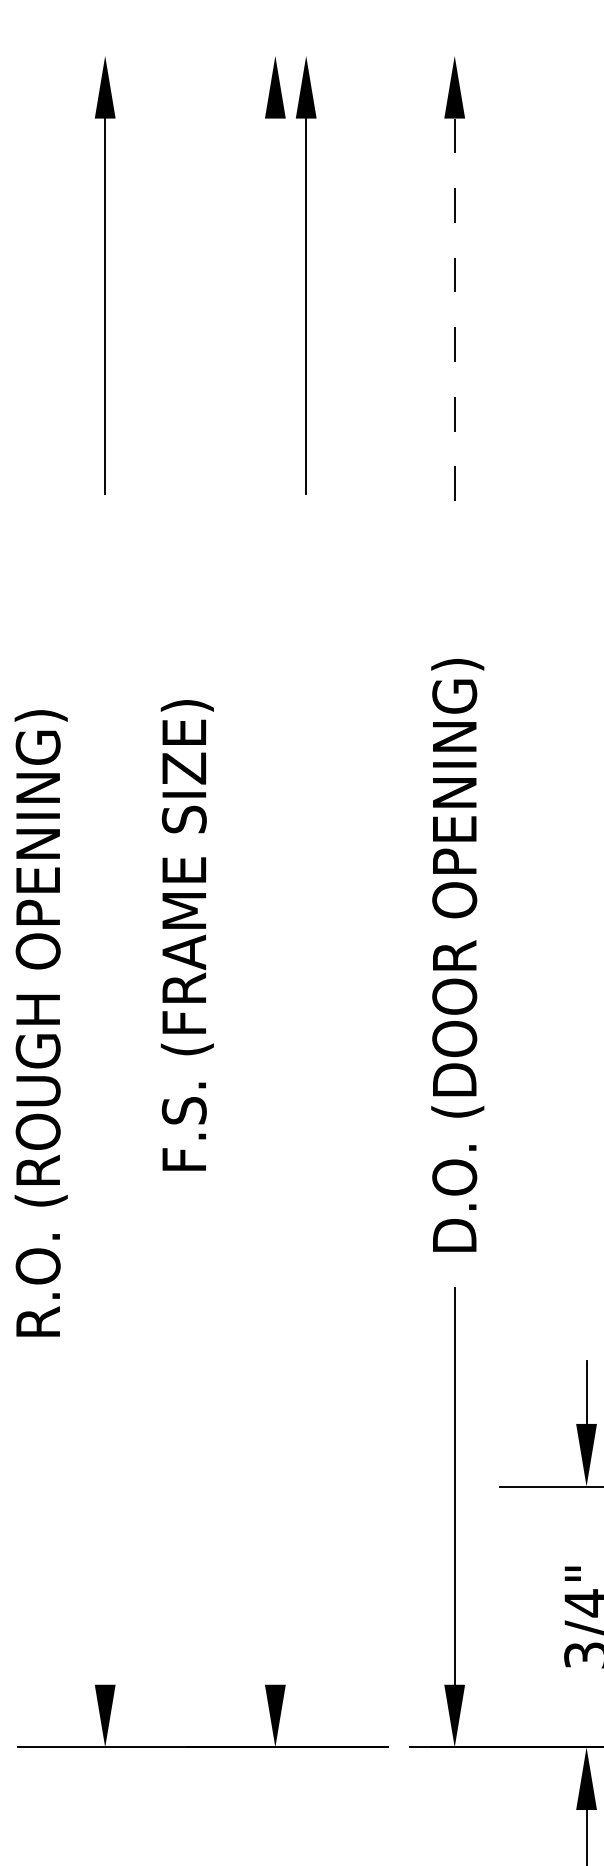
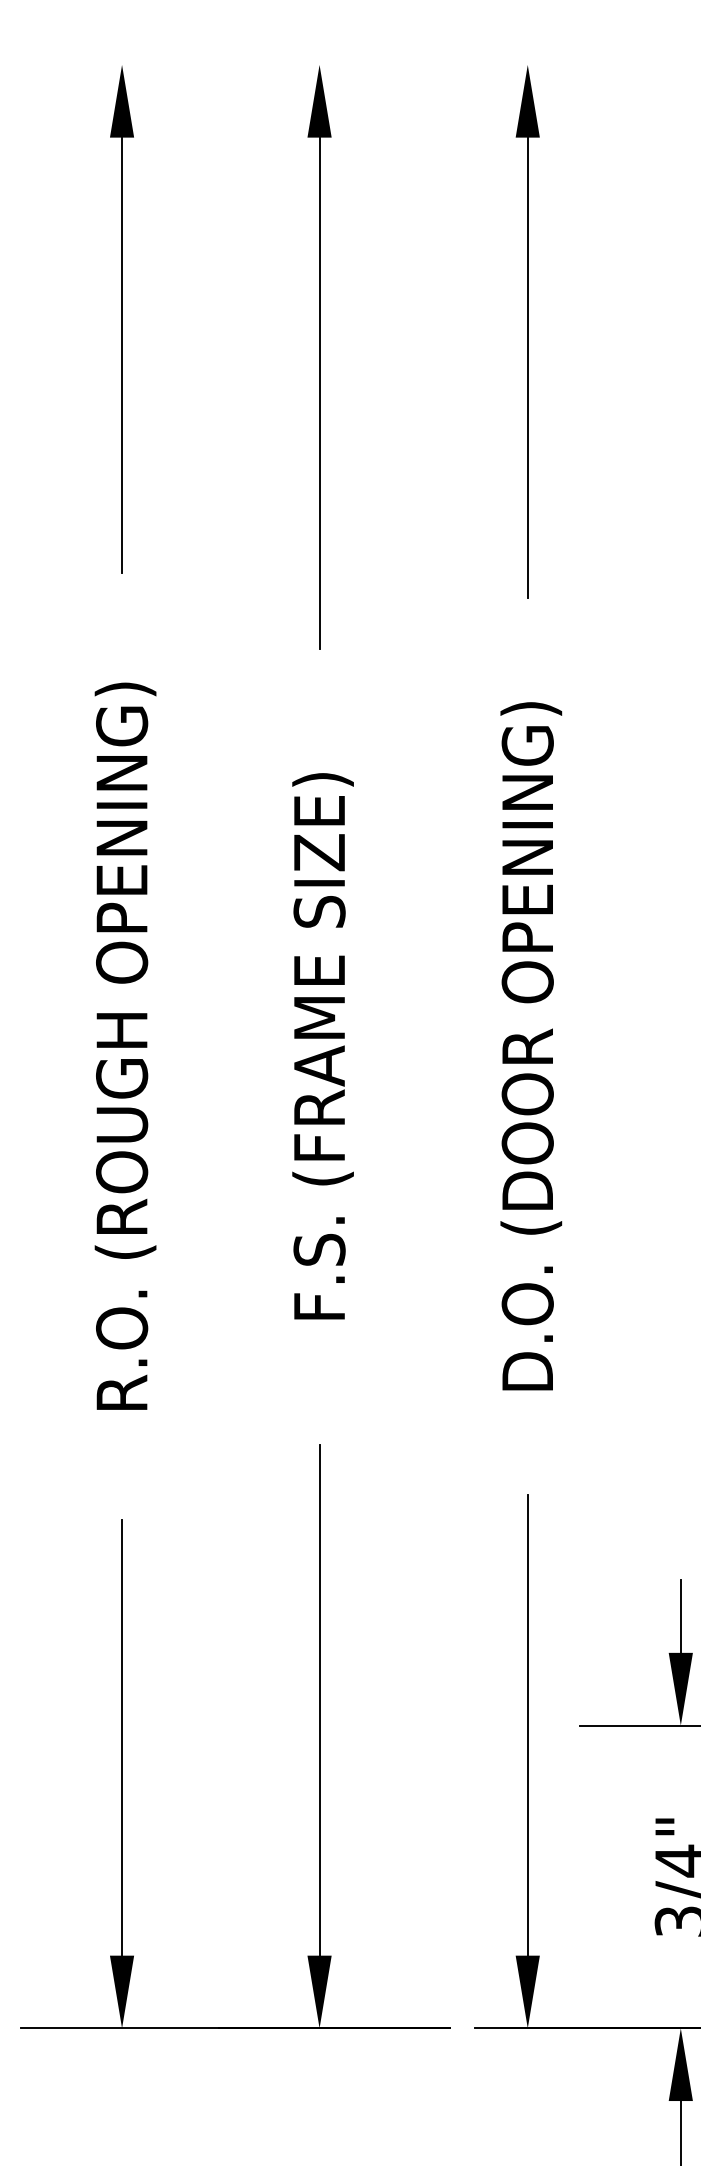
part: (306, 275) -> (355, 319), removed
line: (454, 317) -> (527, 368), dashed -> solid
line: (275, 338) -> (319, 392), added
text: (186, 935) -> (322, 1046), moved
text: (457, 955) -> (531, 1046), moved
text: (40, 1023) -> (124, 1046), moved
line: (275, 1464) -> (319, 1699), added
line: (105, 1496) -> (122, 1737), added

